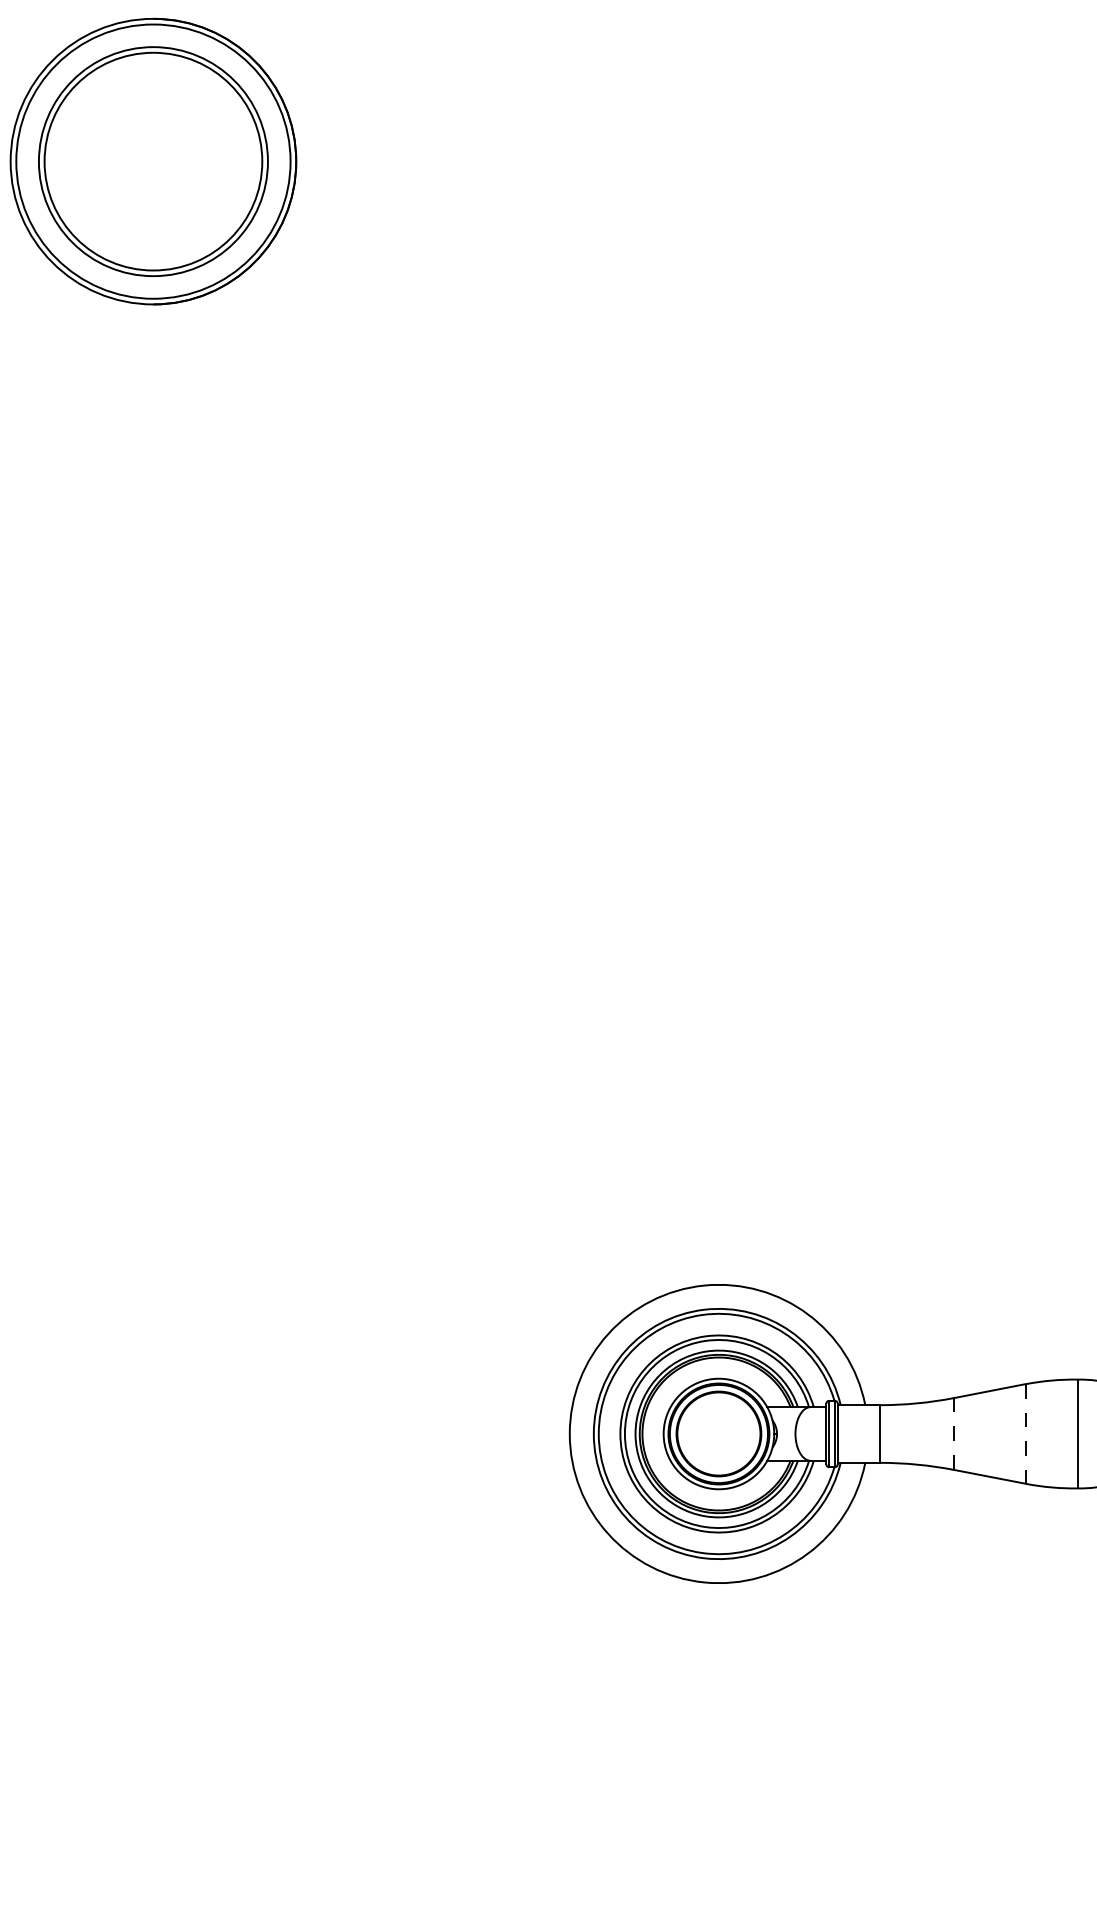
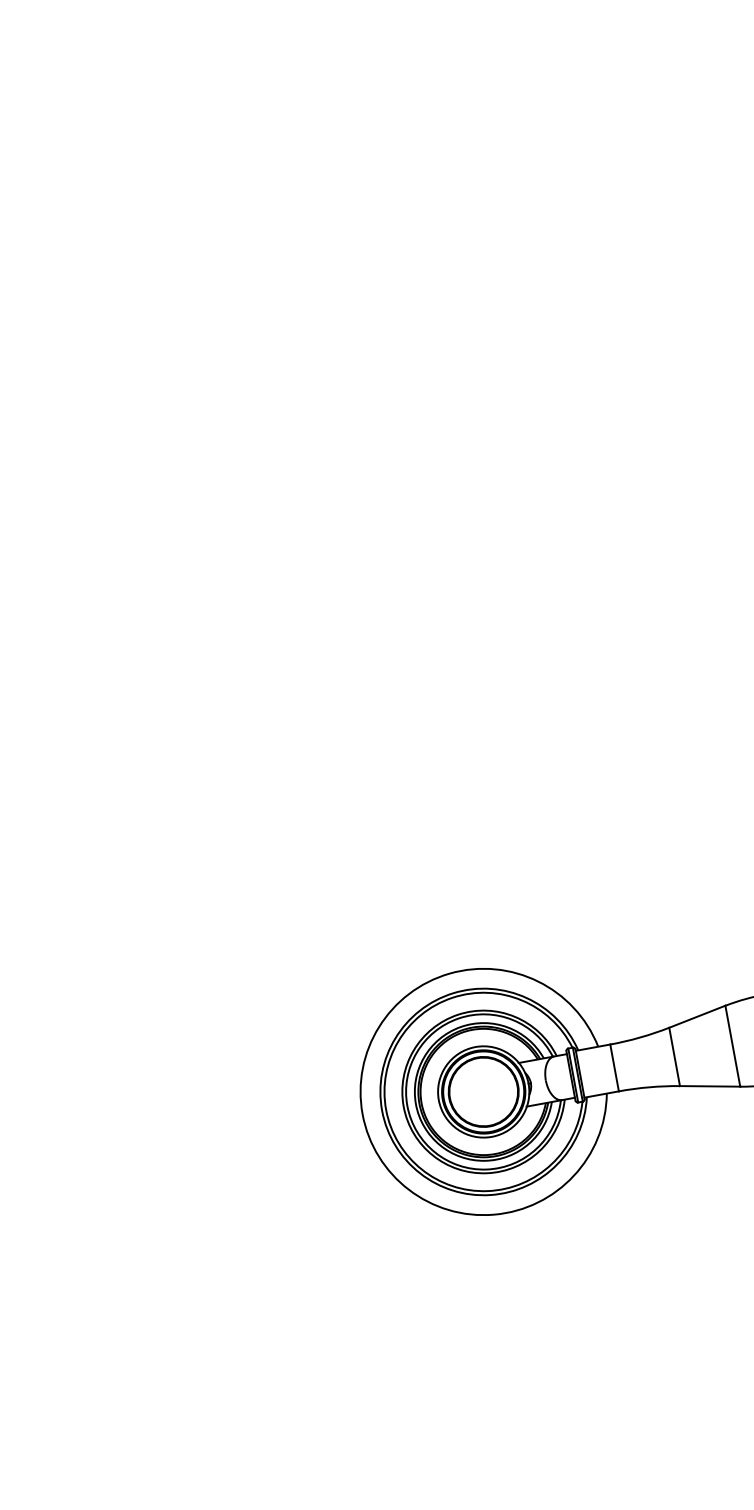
line: (1025, 1433) -> (732, 1045), dashed -> solid
line: (954, 1434) -> (675, 1057), dashed -> solid

